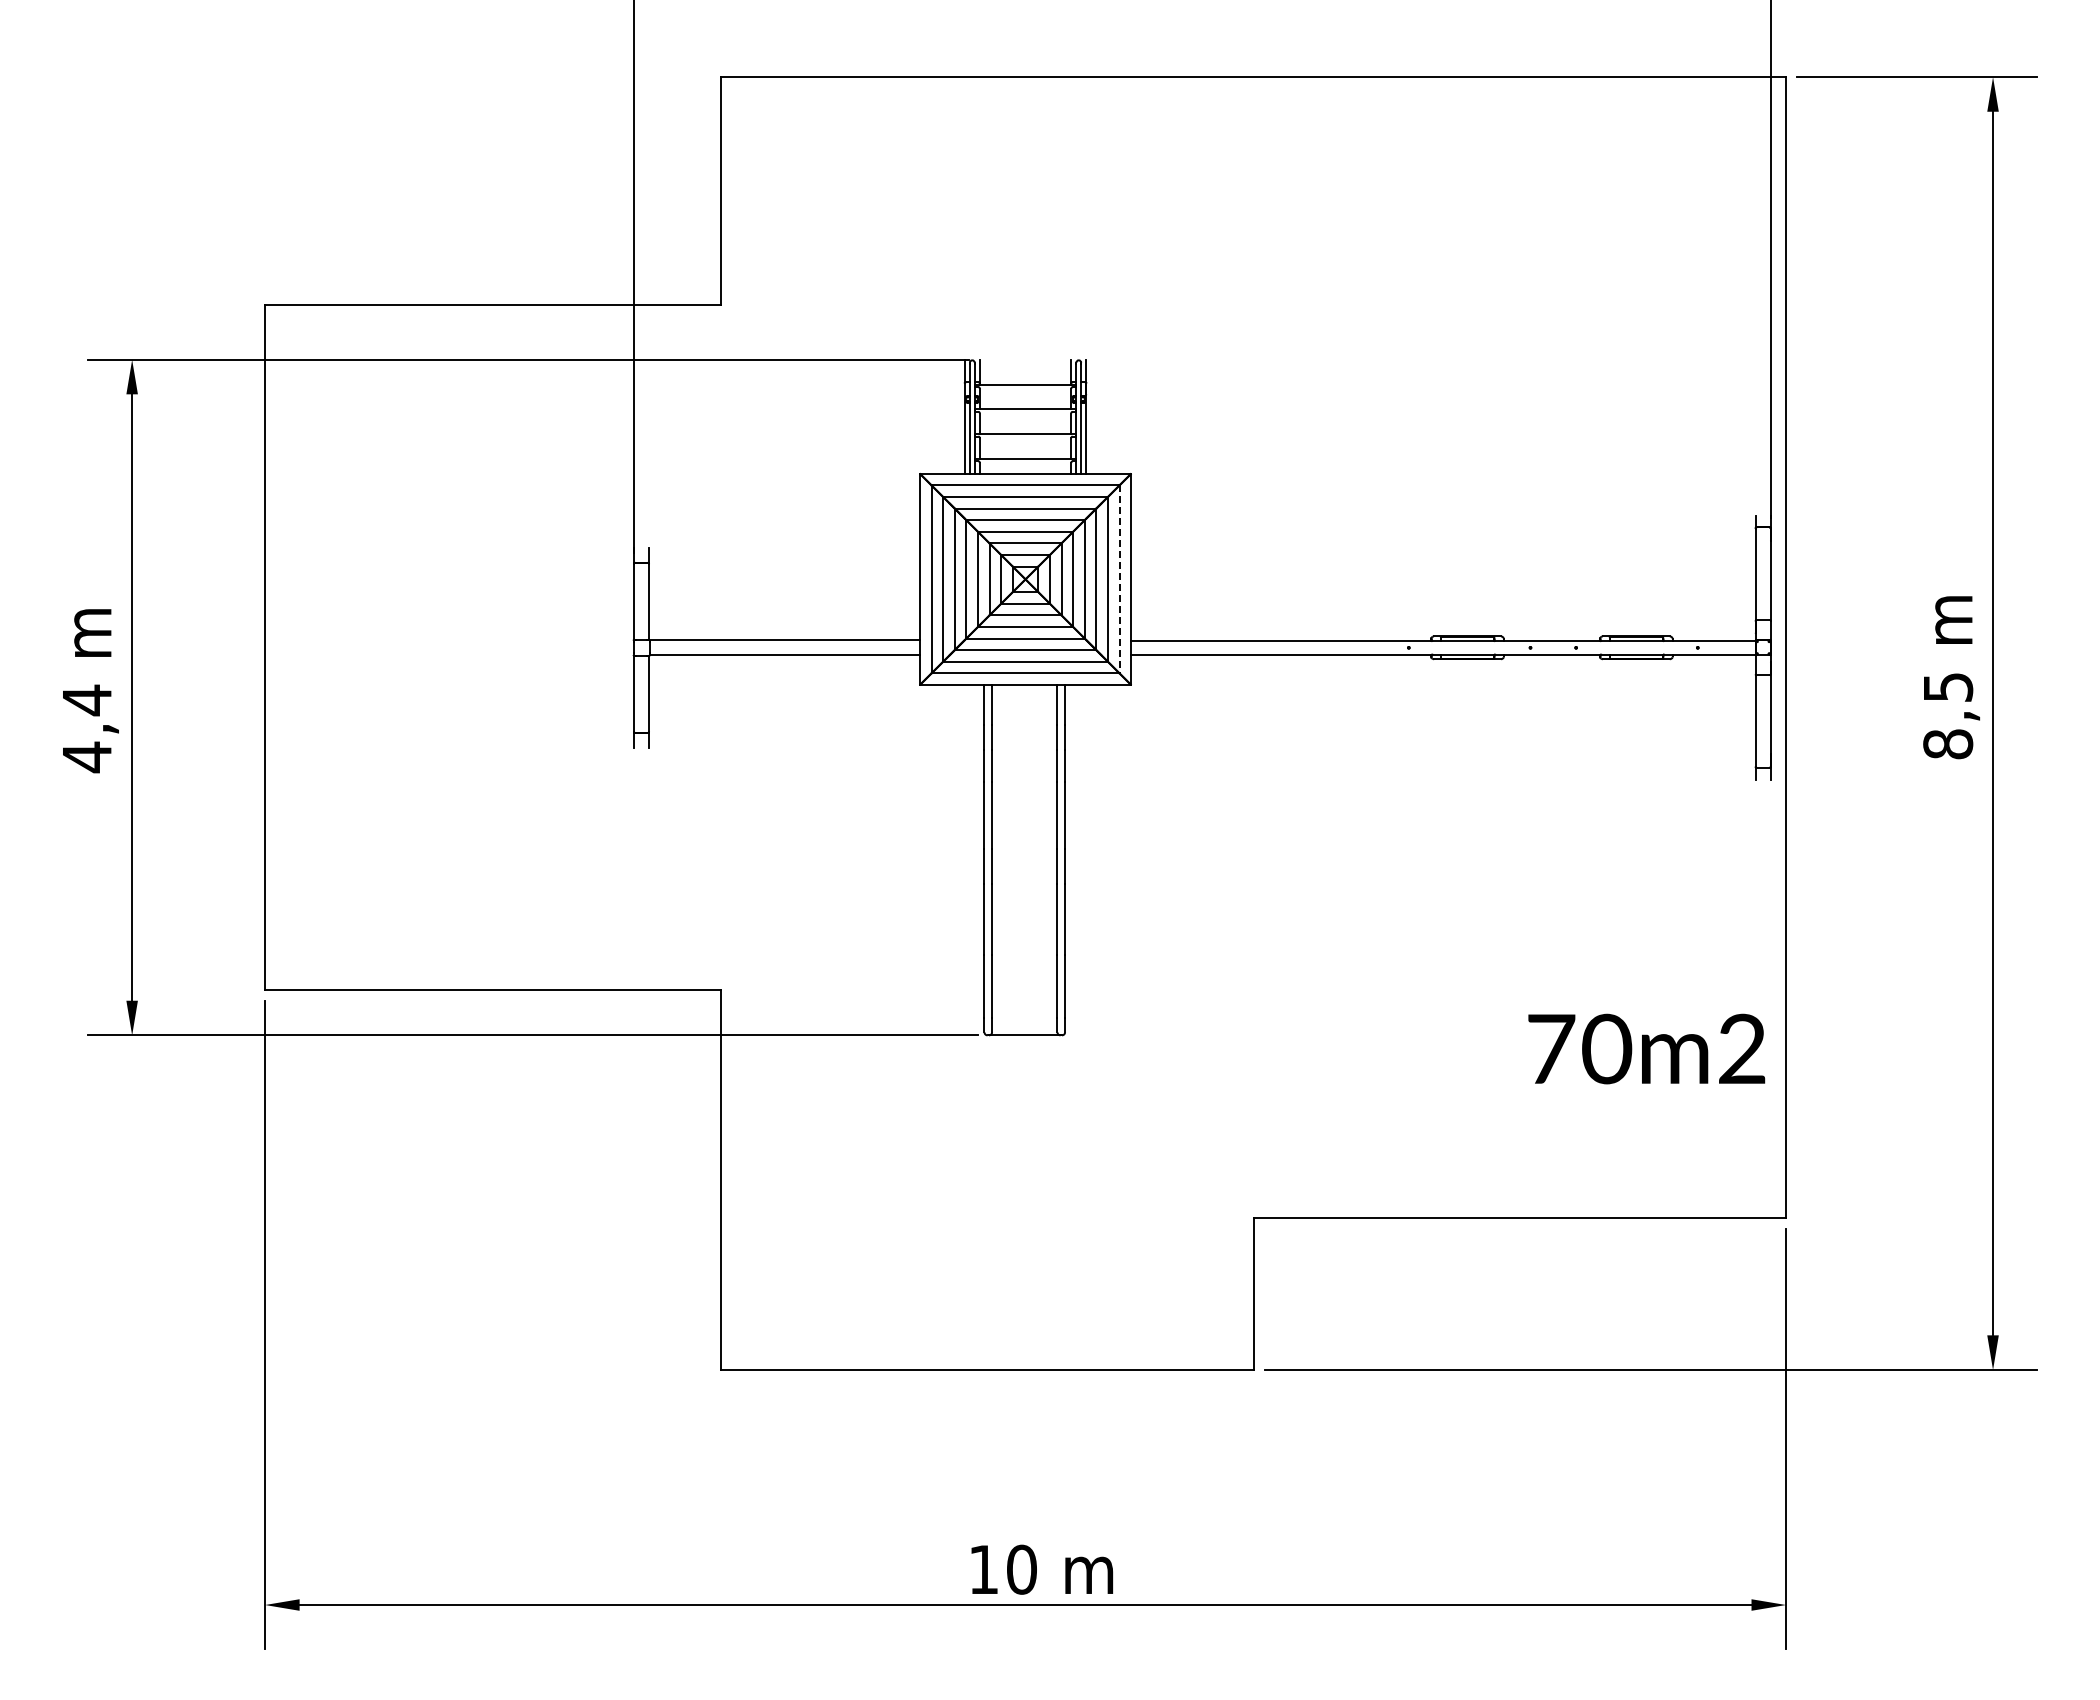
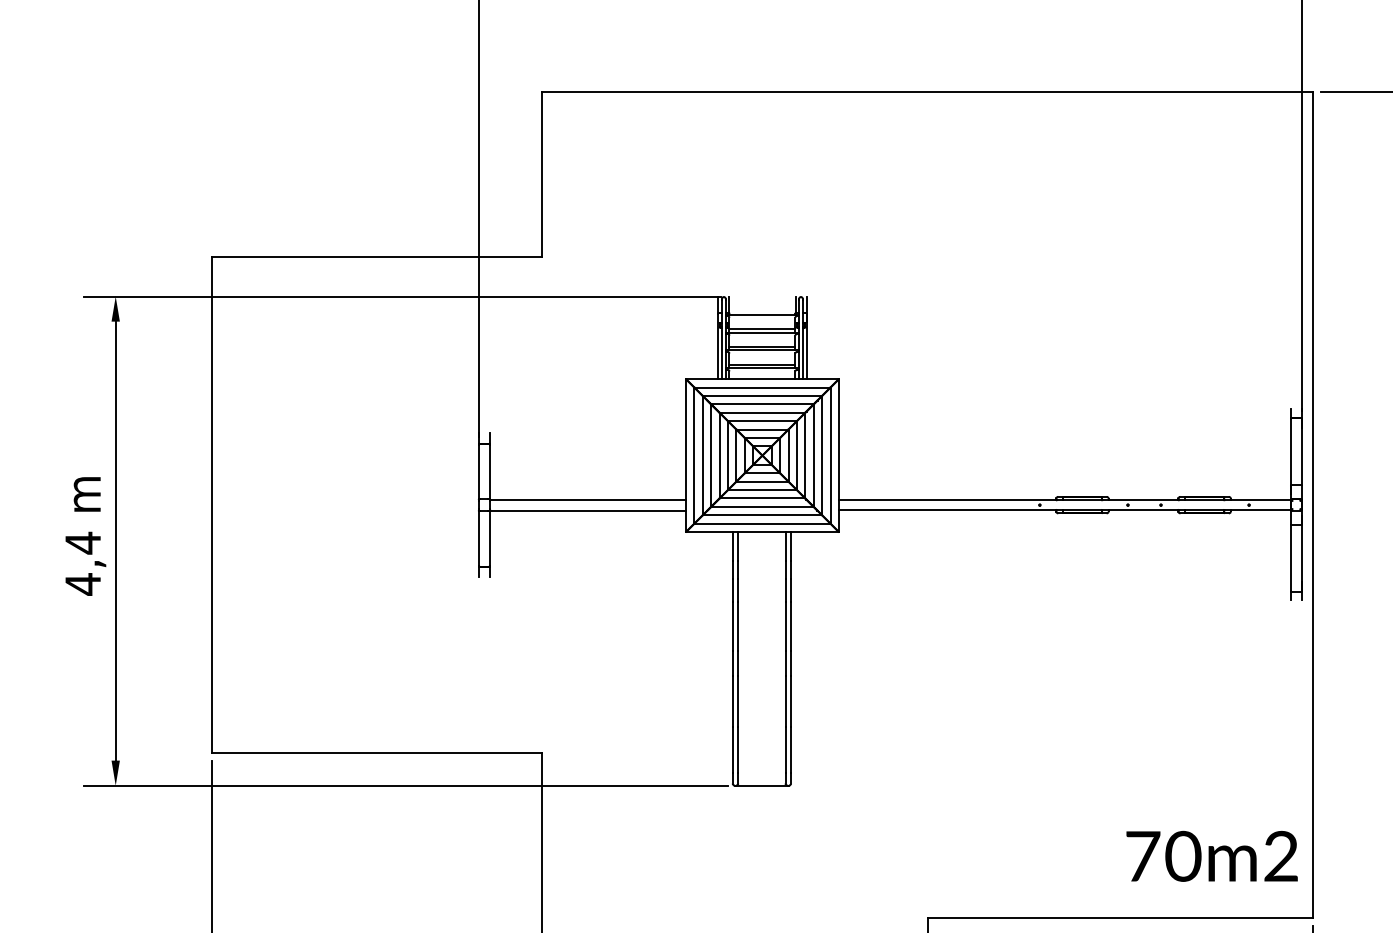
line: (1025, 404) -> (762, 328), added
line: (1025, 429) -> (762, 347), added
line: (1025, 453) -> (762, 364), added
line: (1119, 579) -> (830, 455), dashed -> solid
text: (1646, 1048) -> (1211, 855), moved

